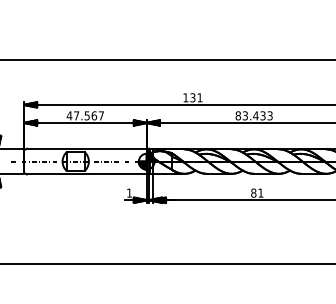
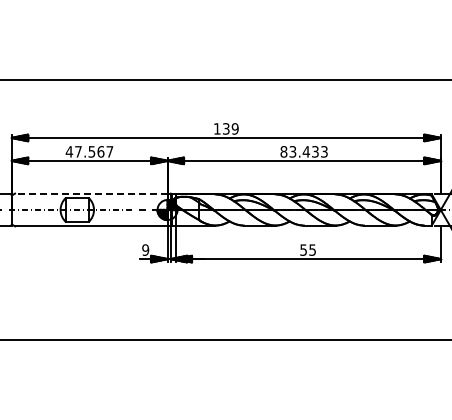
text: (199, 97) -> (234, 128), 131 -> 139
line: (86, 148) -> (90, 193), solid -> dashed
text: (129, 192) -> (145, 249), 1 -> 9
text: (256, 192) -> (307, 249), 81 -> 55

